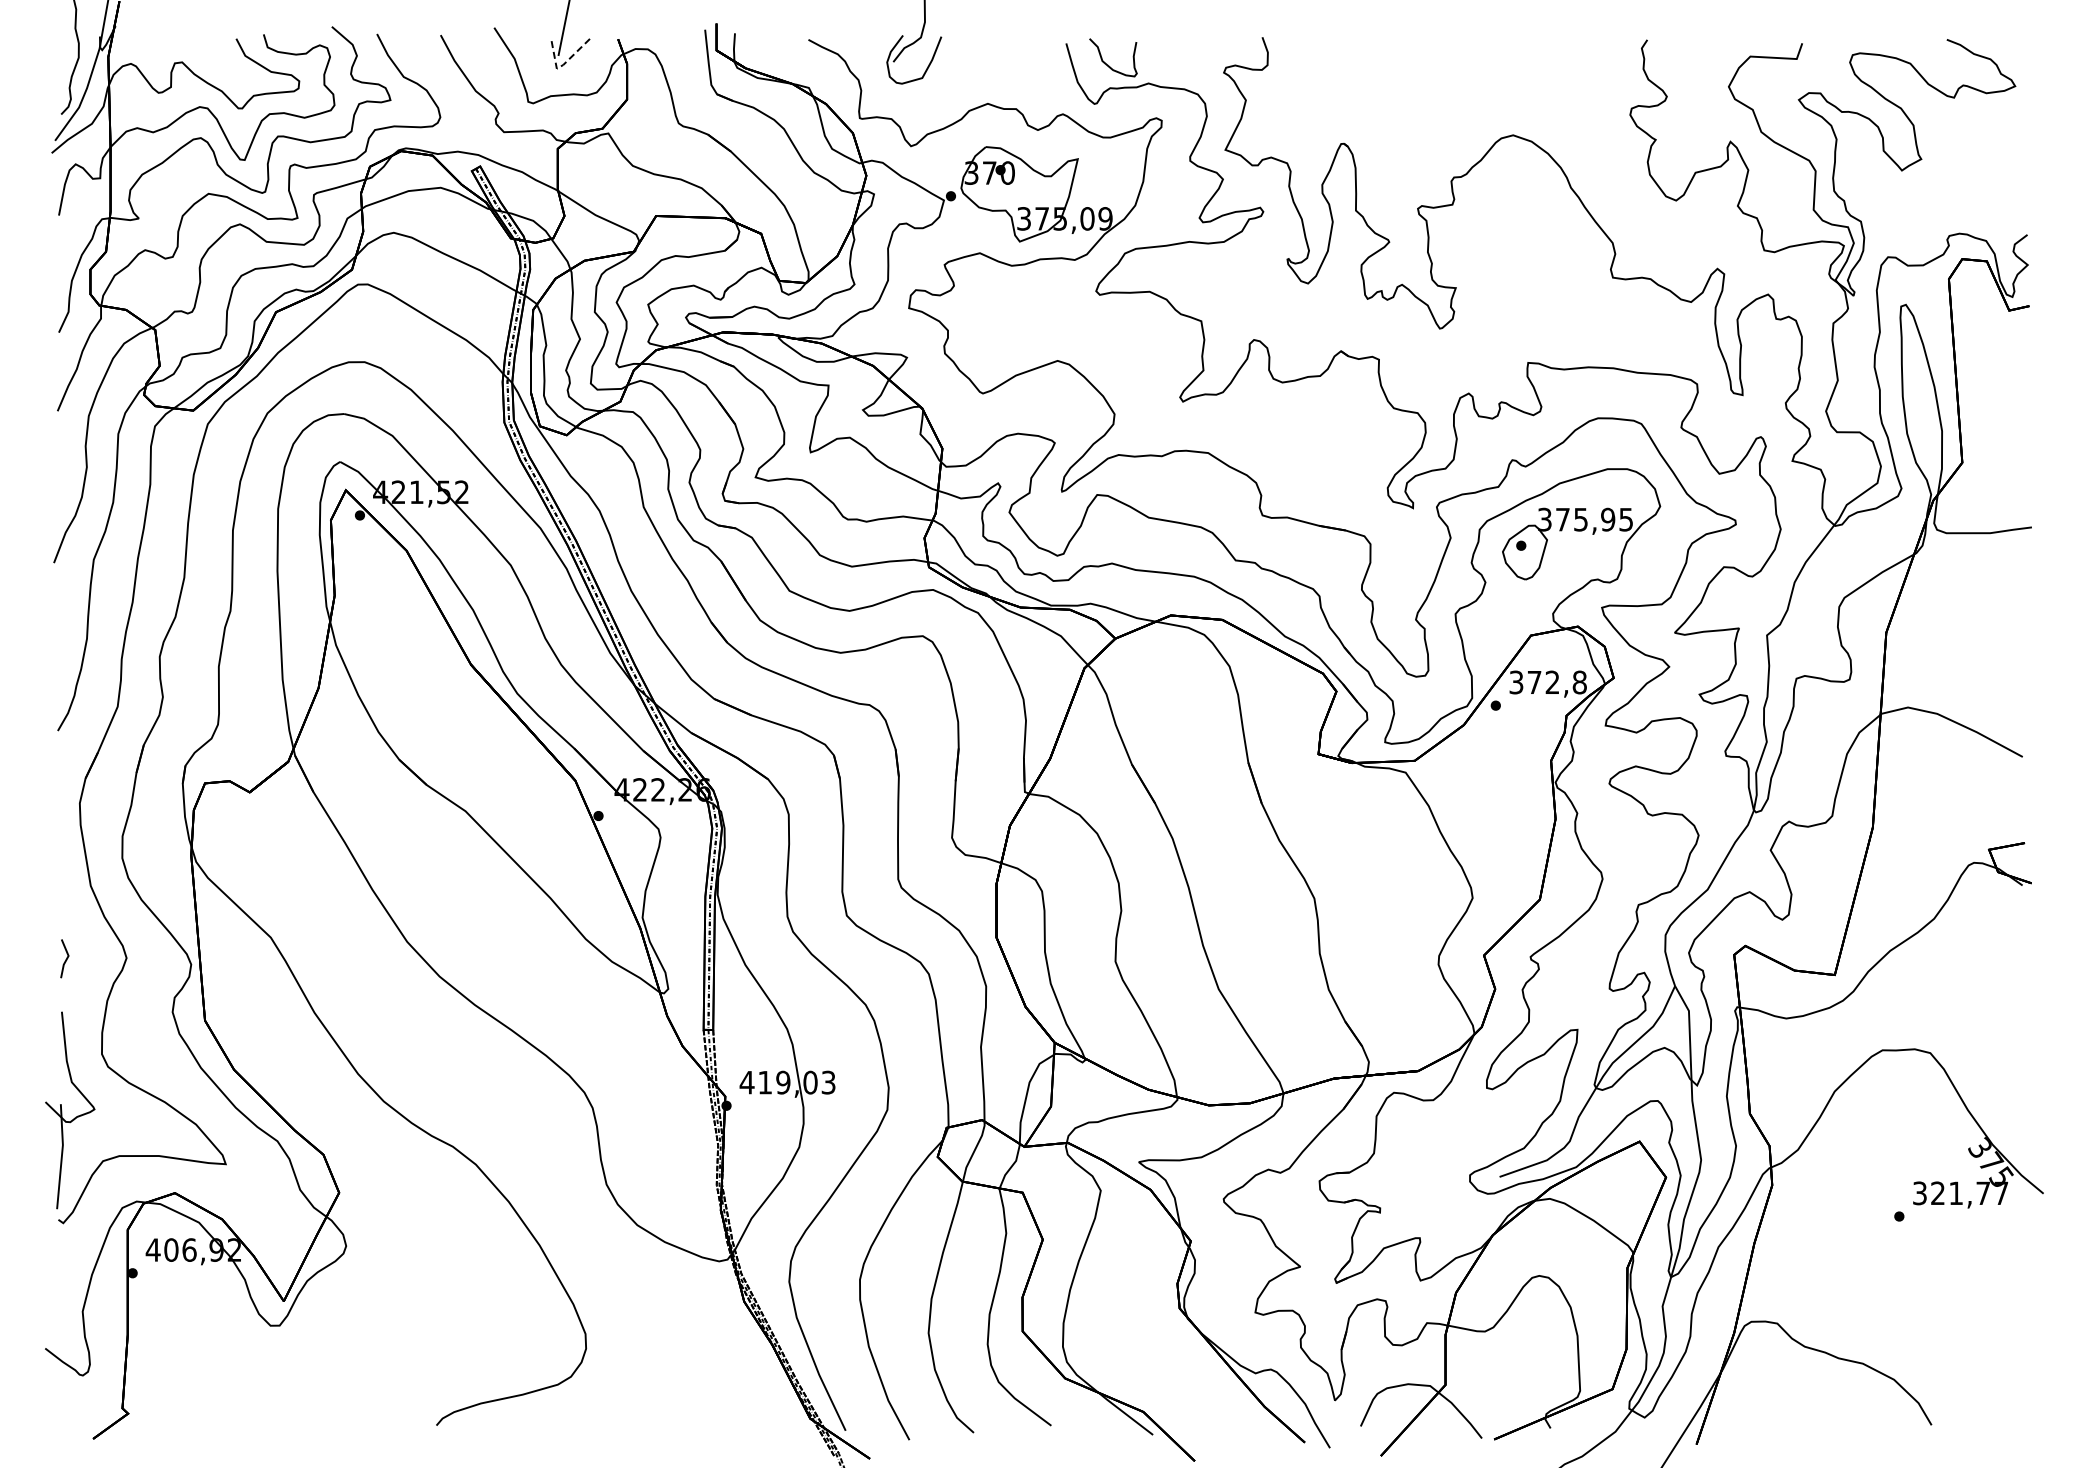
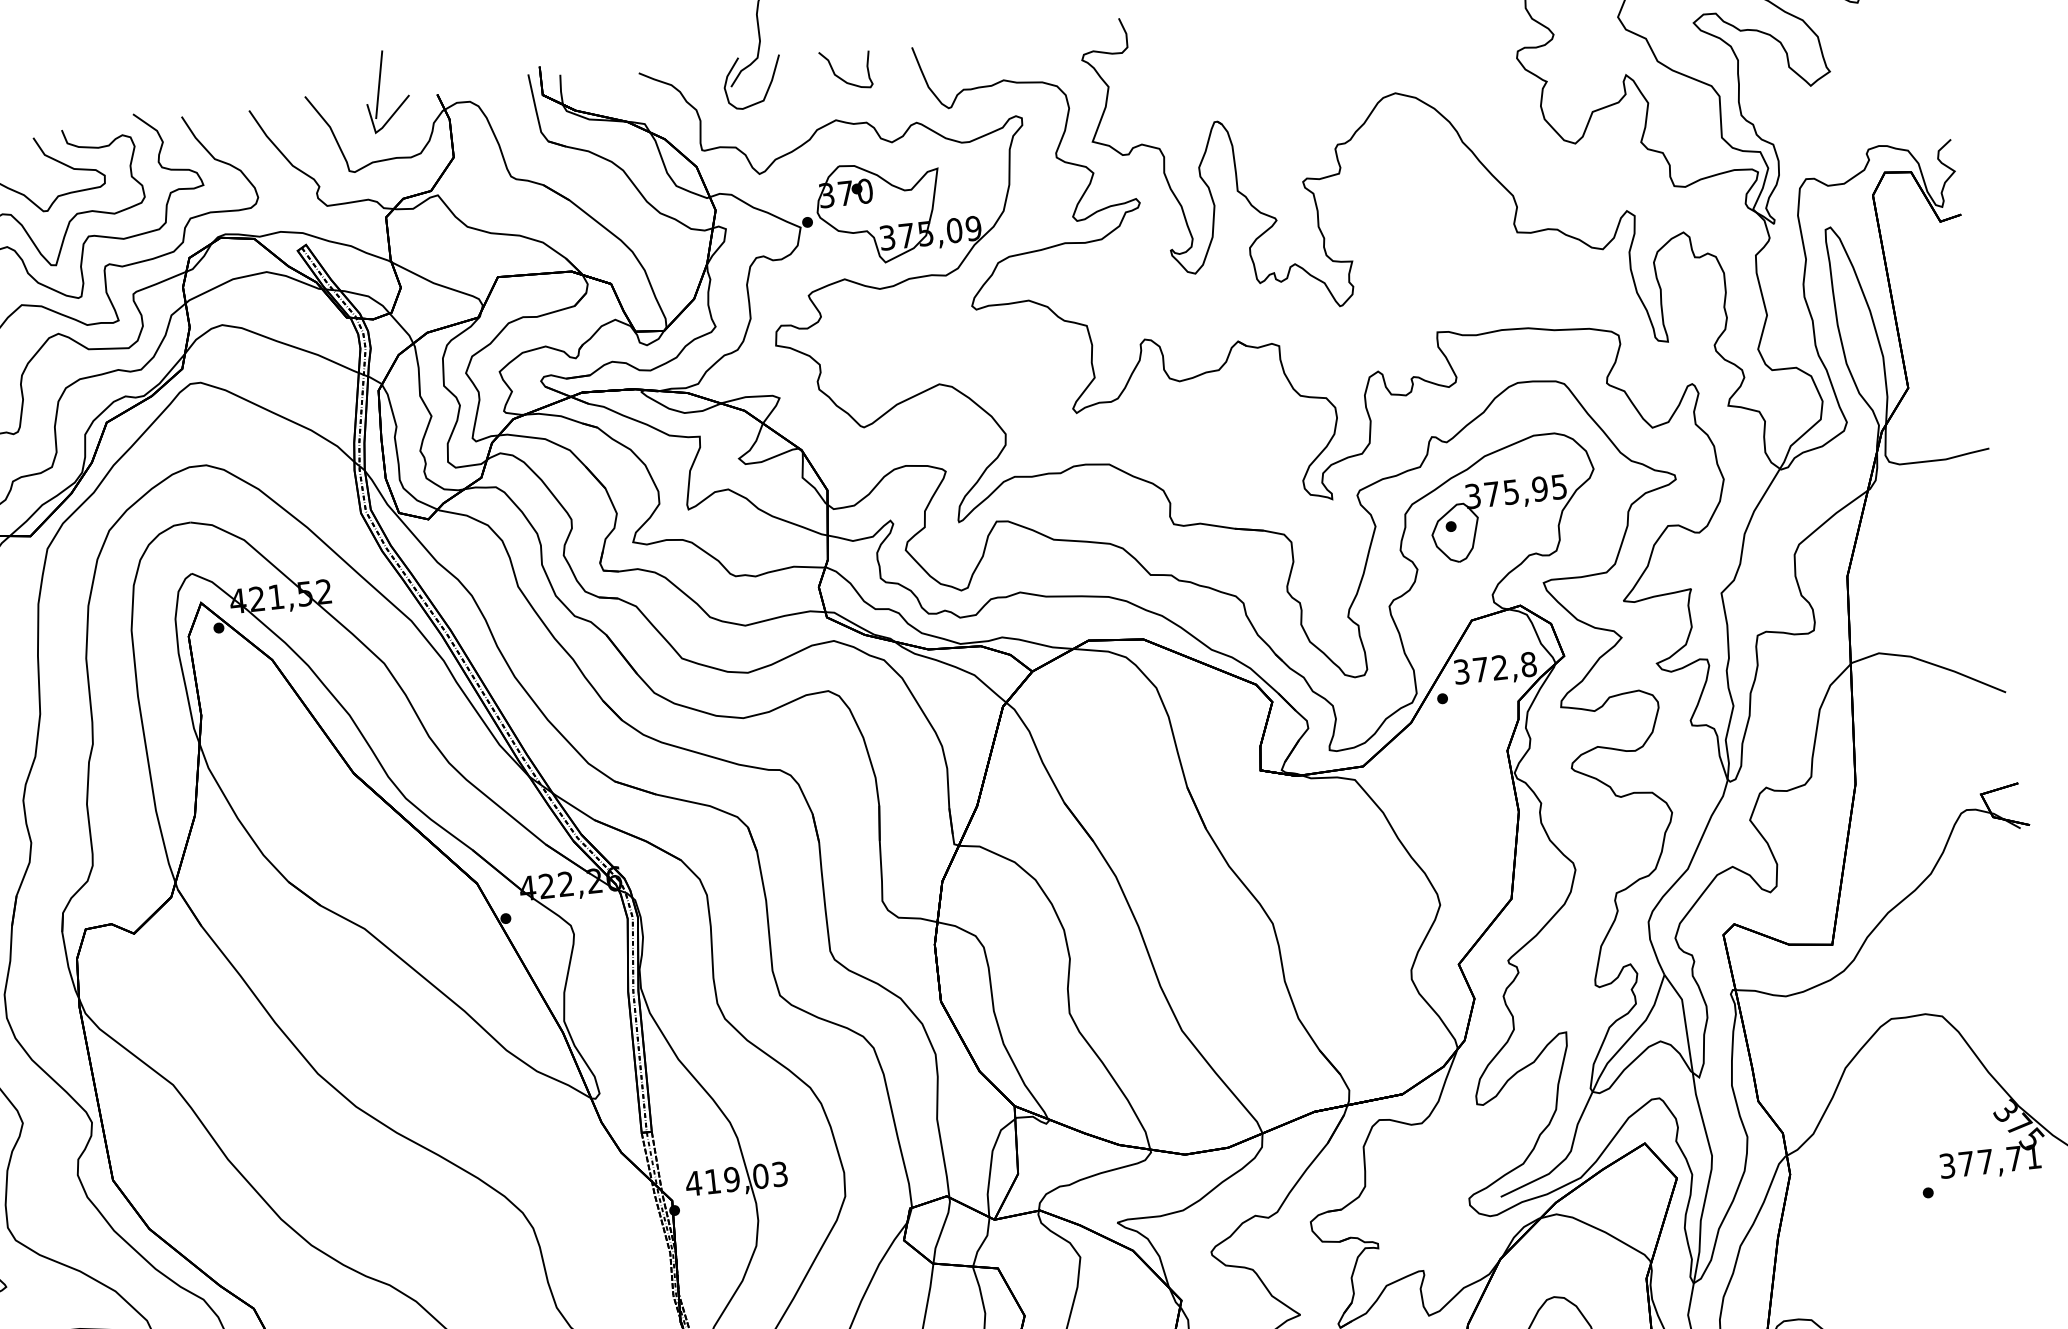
line: (564, 64) -> (383, 127), dashed -> solid
curve: (1108, 64) -> (841, 77), moved
text: (1969, 1192) -> (1999, 1159), 321,77 -> 377,71

